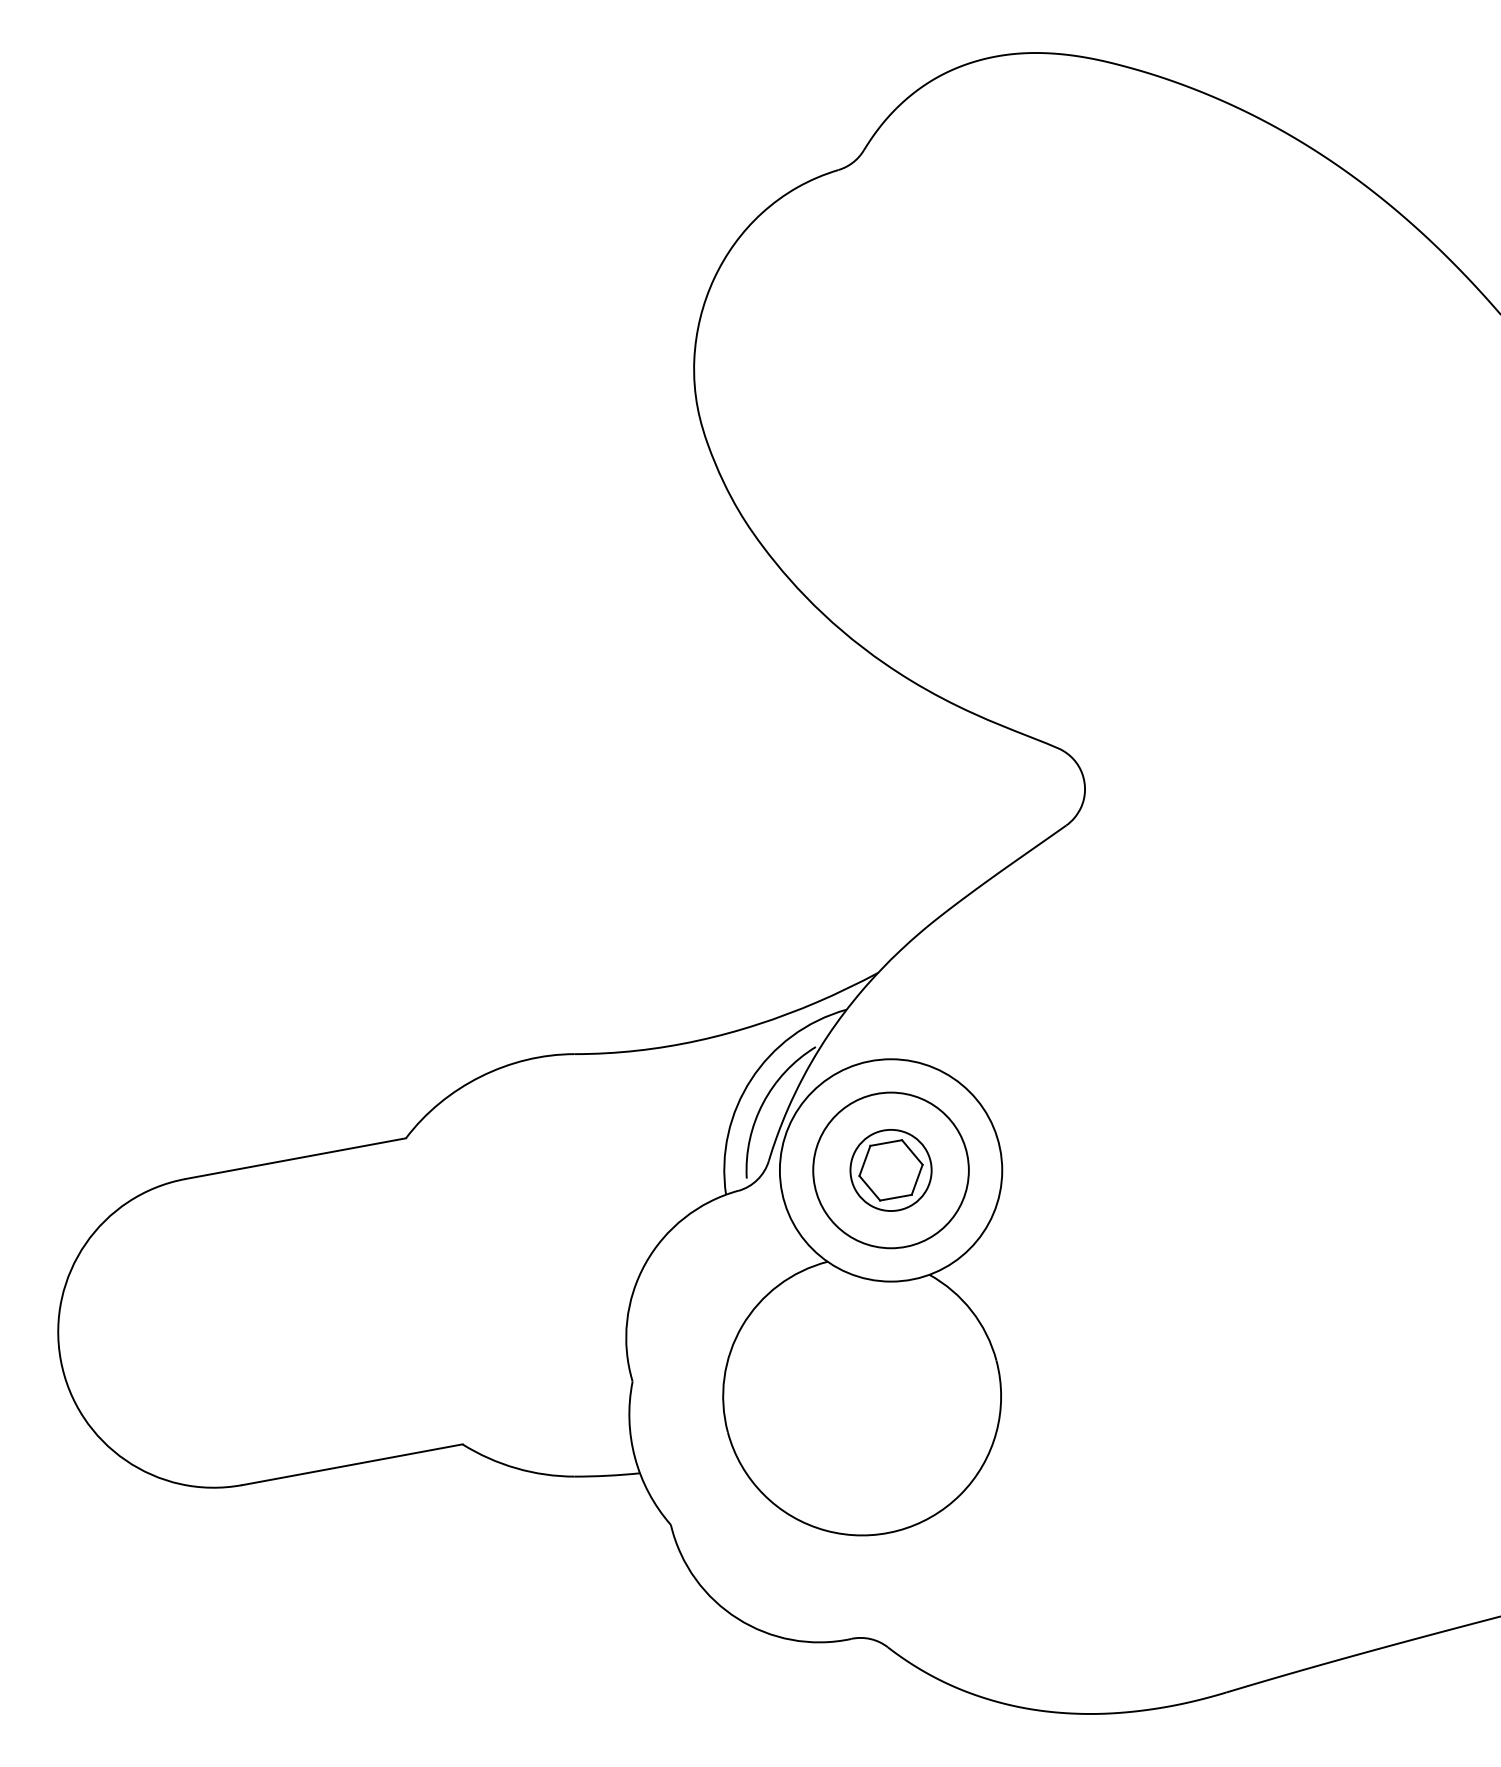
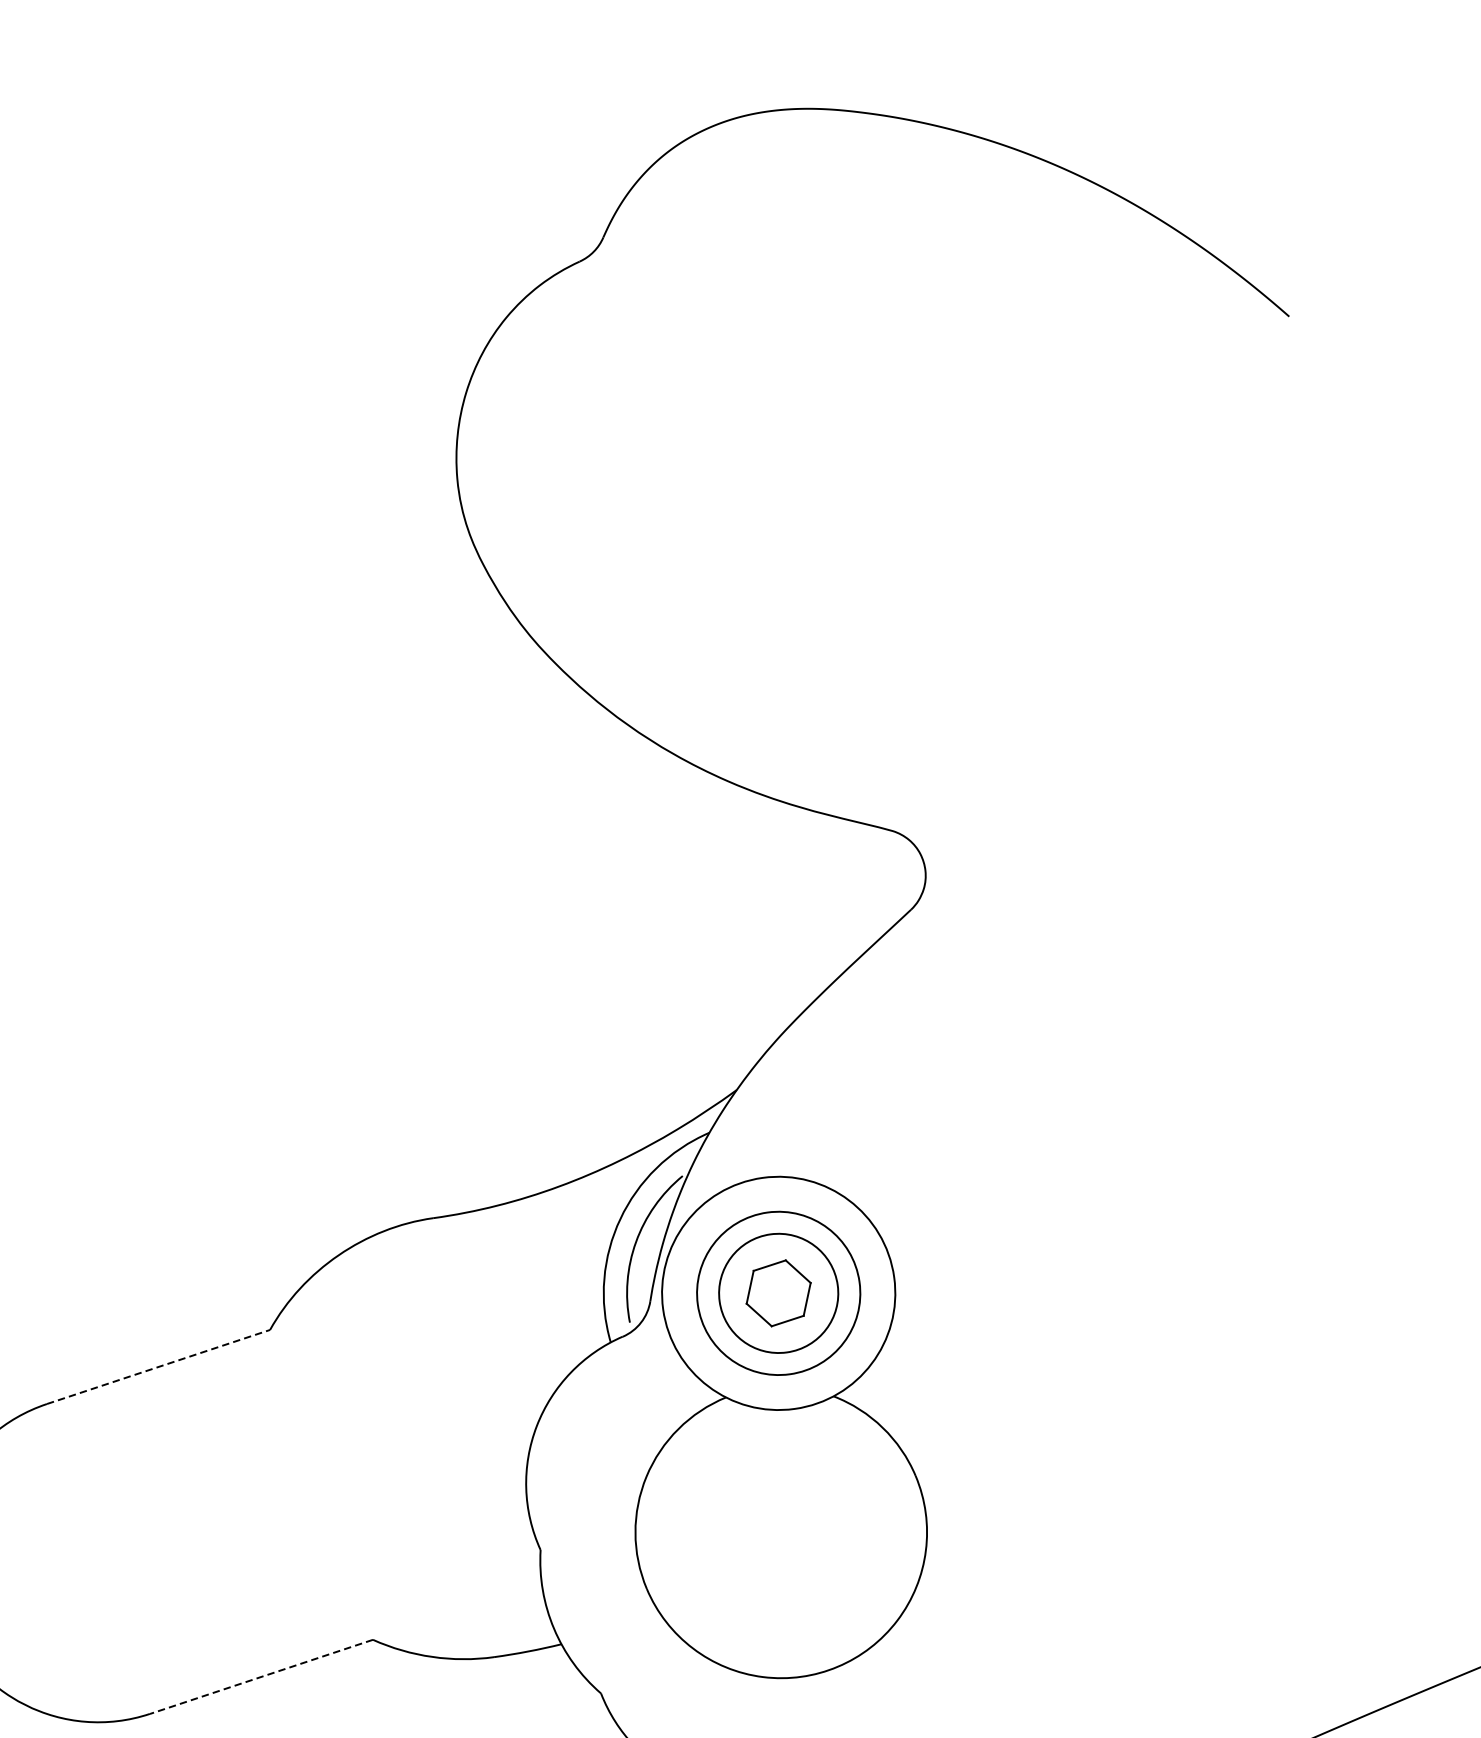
line: (296, 1158) -> (159, 1366), solid -> dashed
circle: (890, 1170) -> (778, 1293), size x1.4
line: (351, 1464) -> (260, 1676), solid -> dashed

